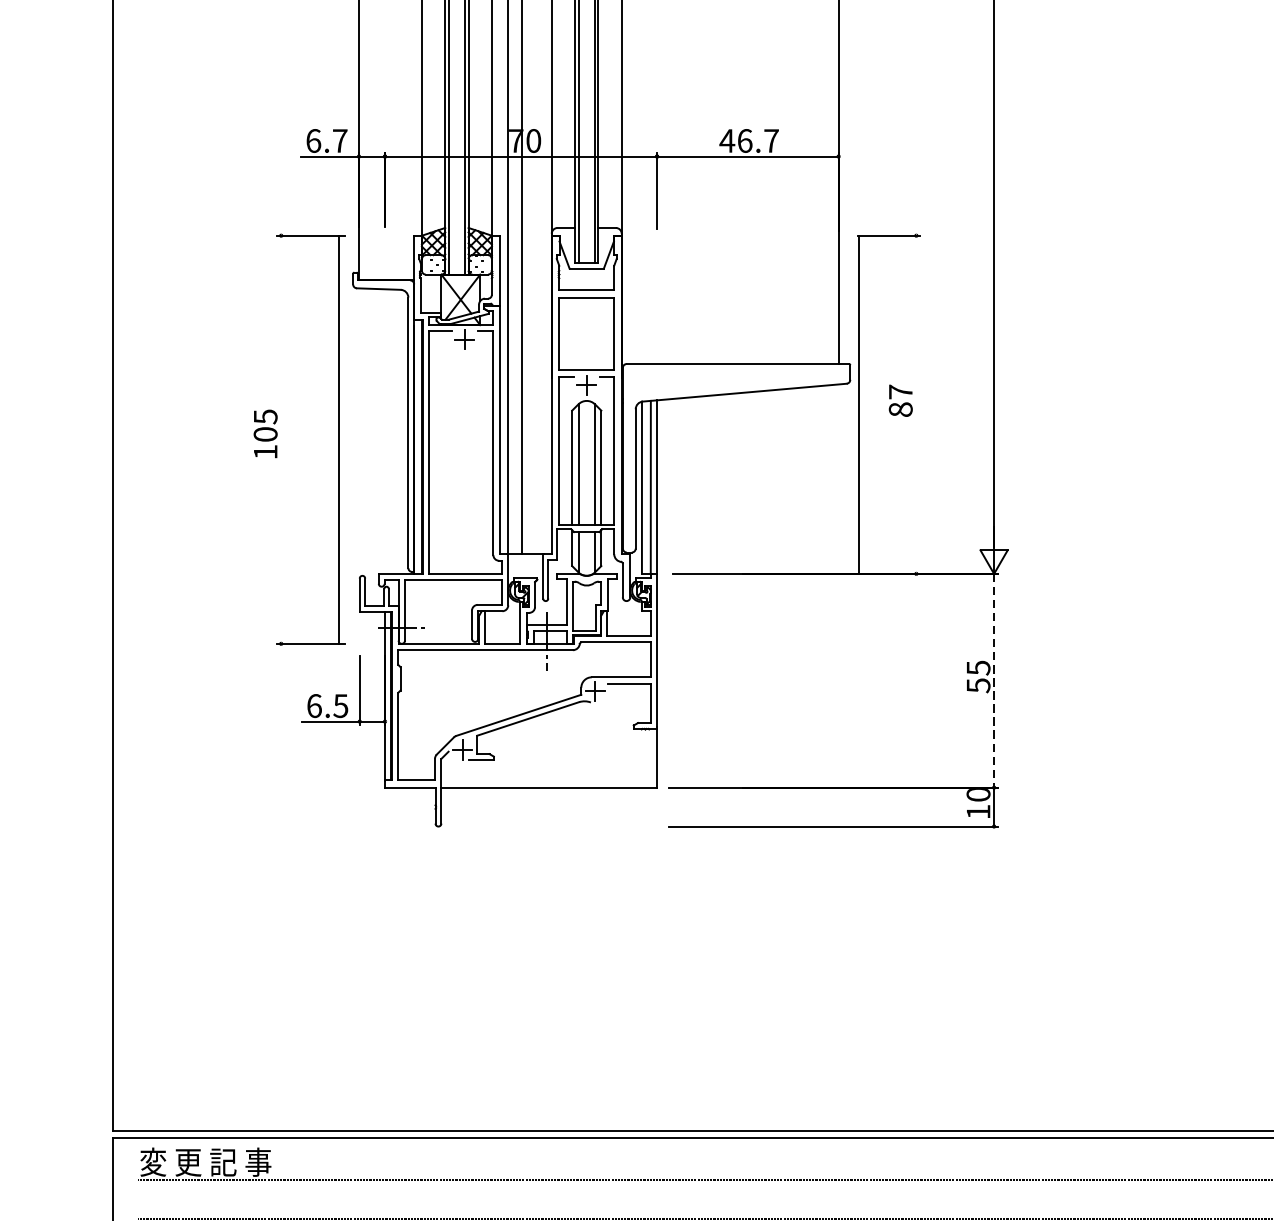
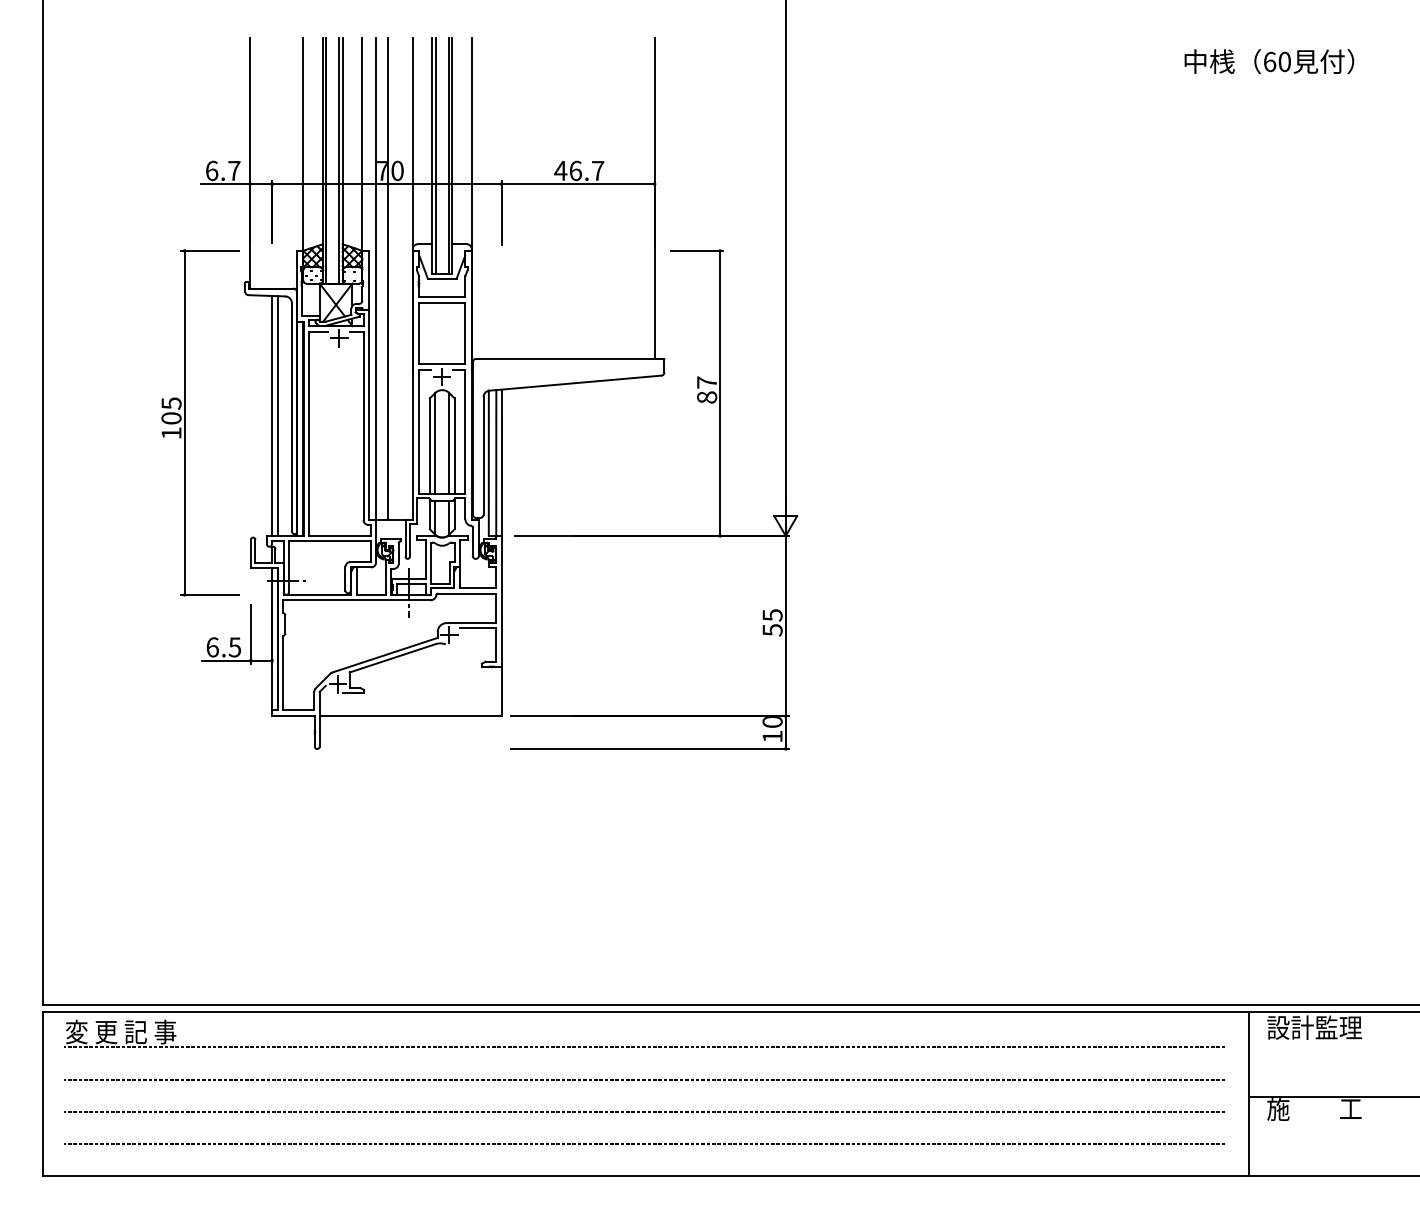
line: (859, 403) -> (720, 392), moved
line: (385, 431) -> (272, 415), added
line: (391, 431) -> (277, 415), added
line: (339, 439) -> (184, 422), moved
line: (993, 681) -> (785, 626), dashed -> solid

